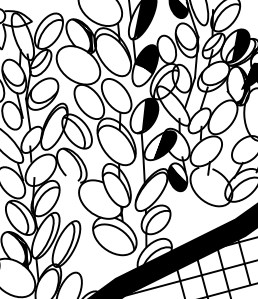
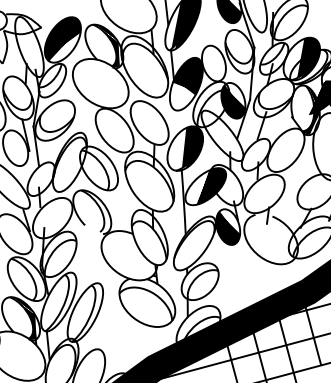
fill: (48, 30) -> (62, 39), added
fill: (182, 79) -> (233, 101), added

